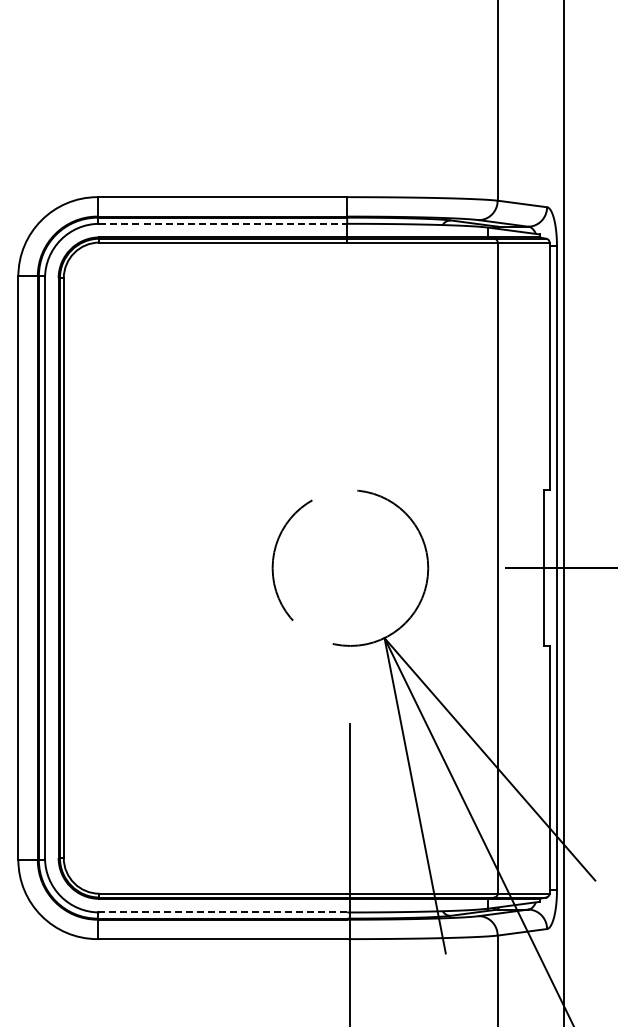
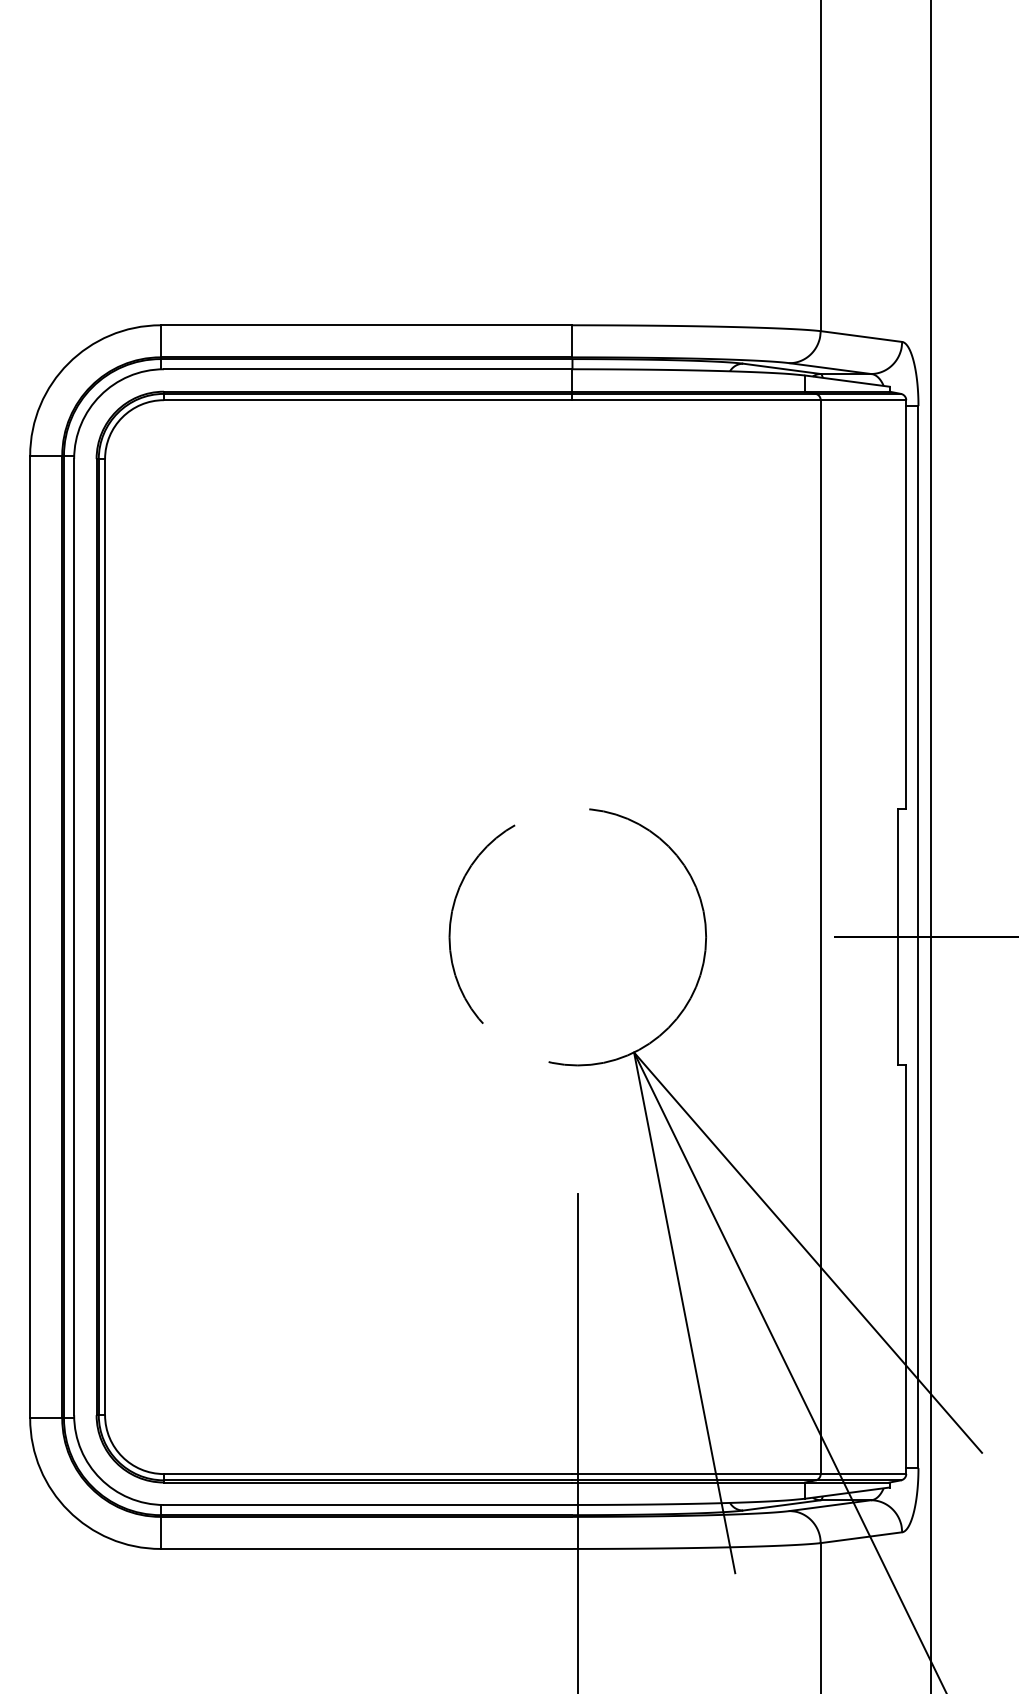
line: (223, 223) -> (368, 368), dashed -> solid
line: (223, 912) -> (368, 1505), dashed -> solid

